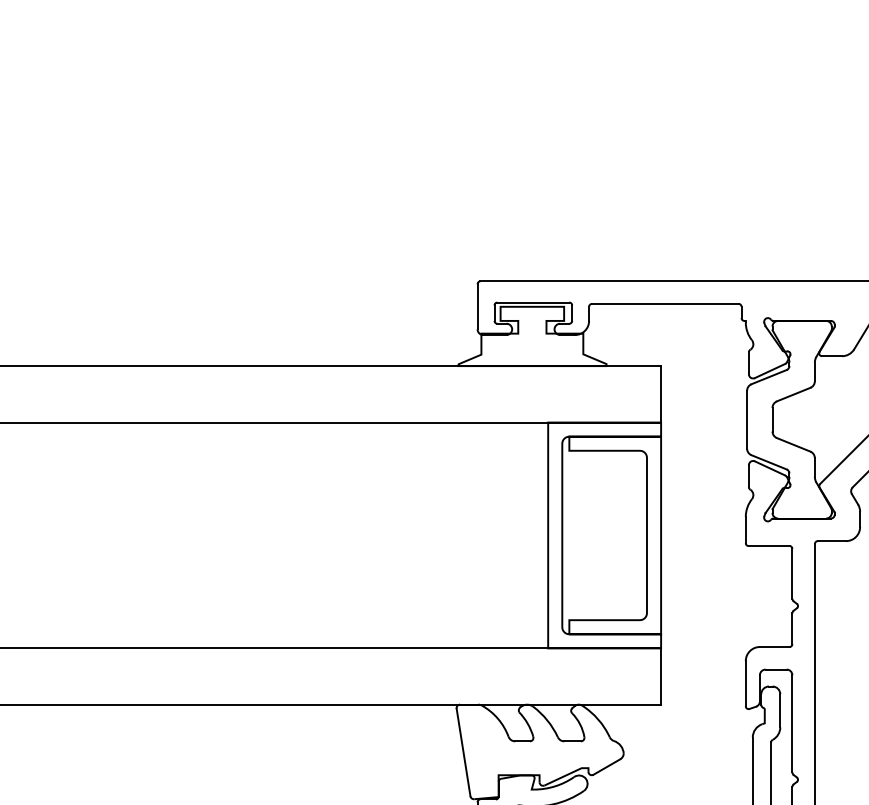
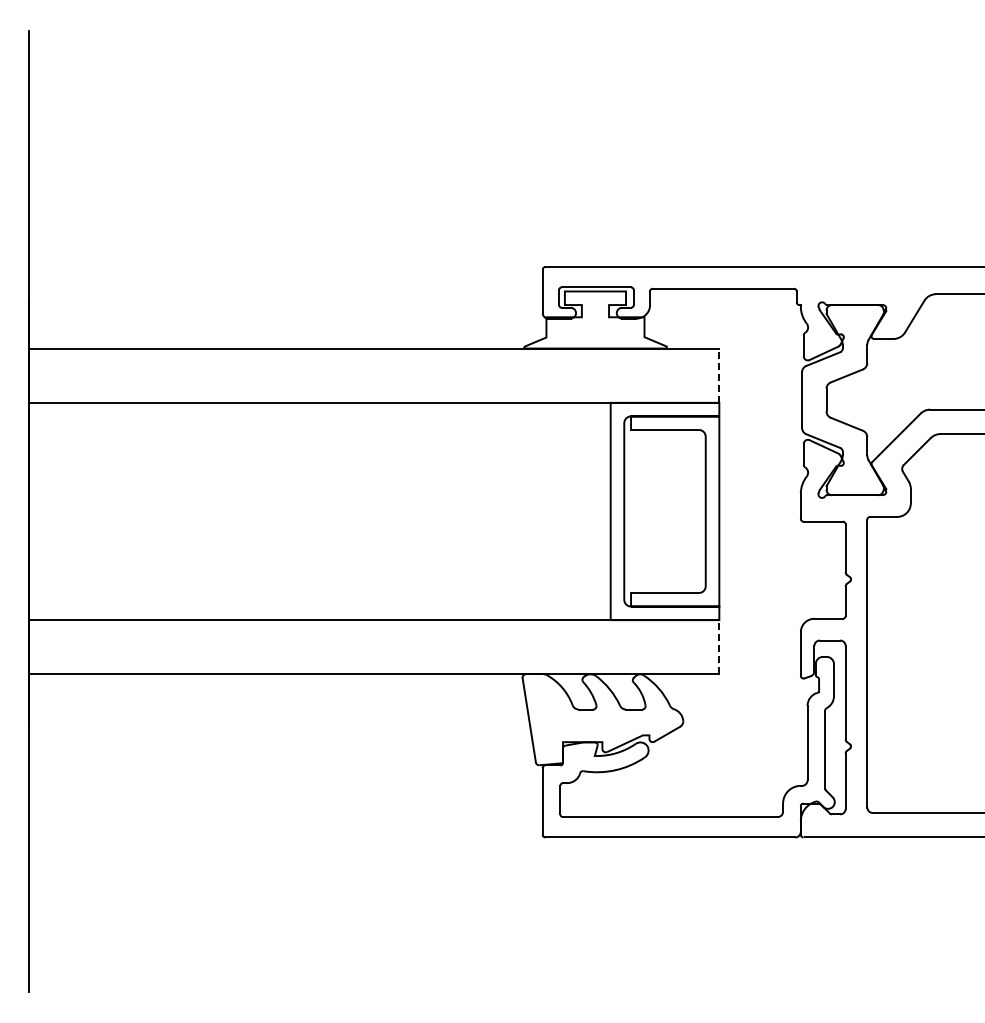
line: (661, 394) -> (719, 375), solid -> dashed
line: (661, 675) -> (719, 646), solid -> dashed

